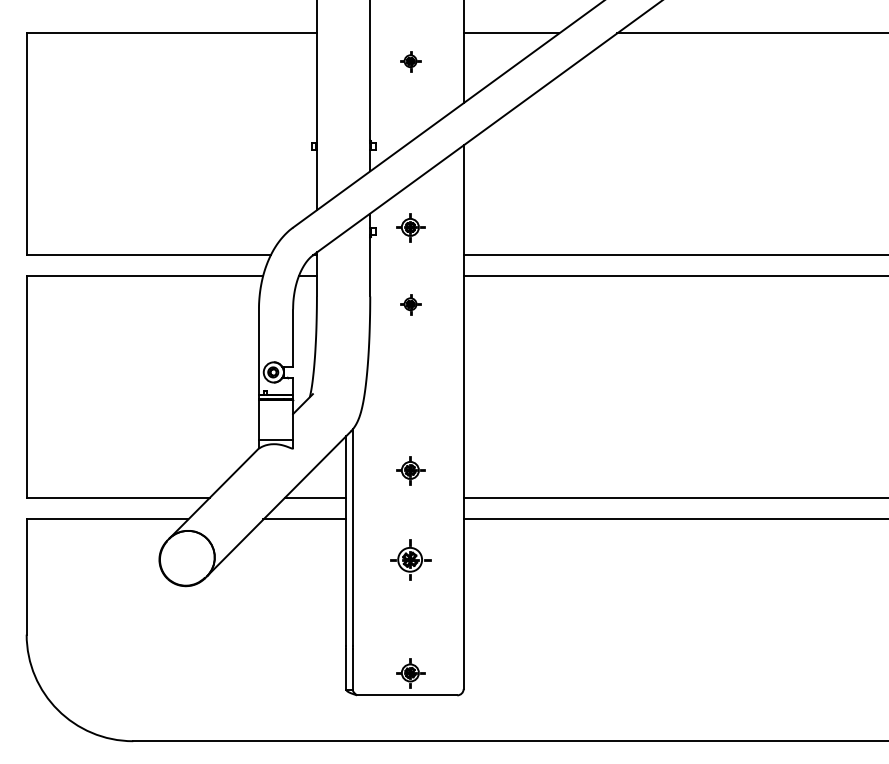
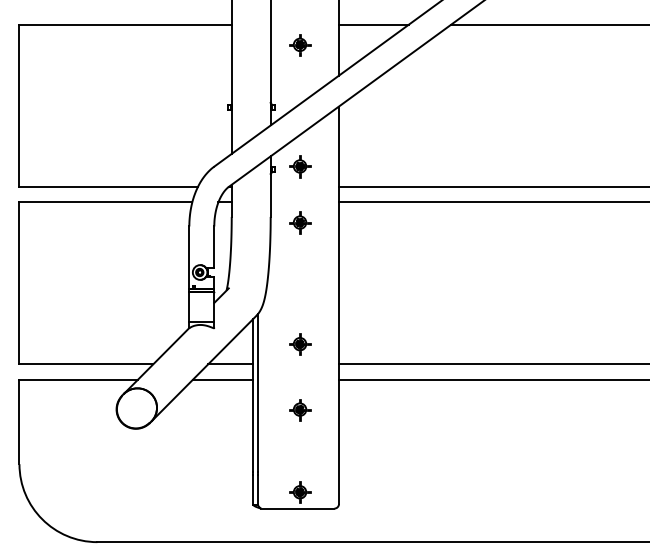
part: (410, 61) -> (300, 45), size x1.43
part: (410, 304) -> (300, 222), size x1.43
part: (410, 560) -> (300, 410), size x0.71

